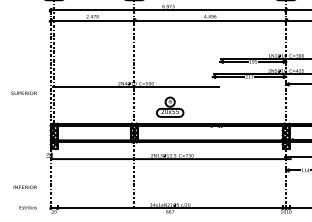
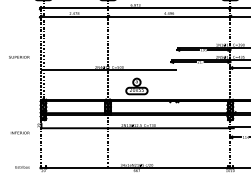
text: (24, 93) -> (19, 57), moved
text: (24, 186) -> (19, 132), moved

